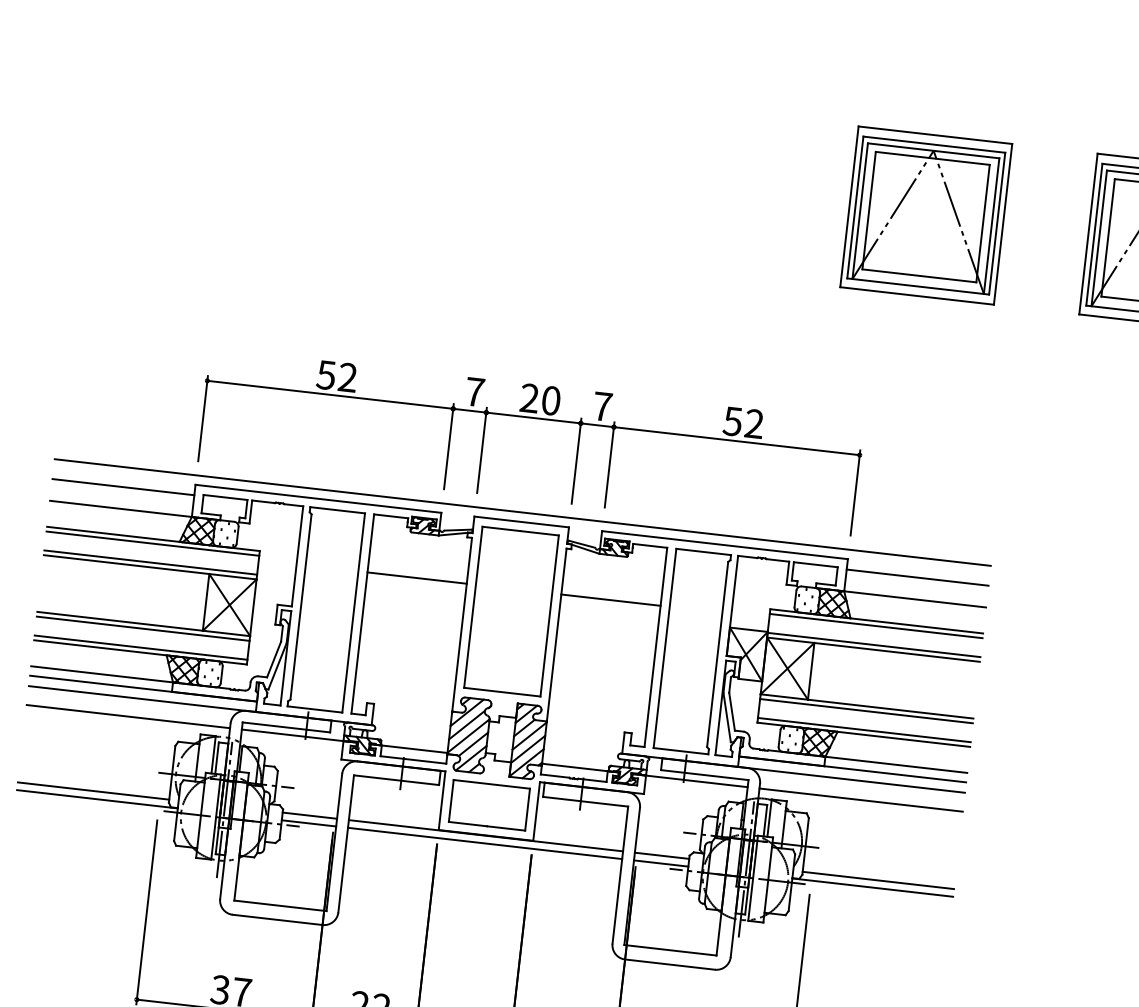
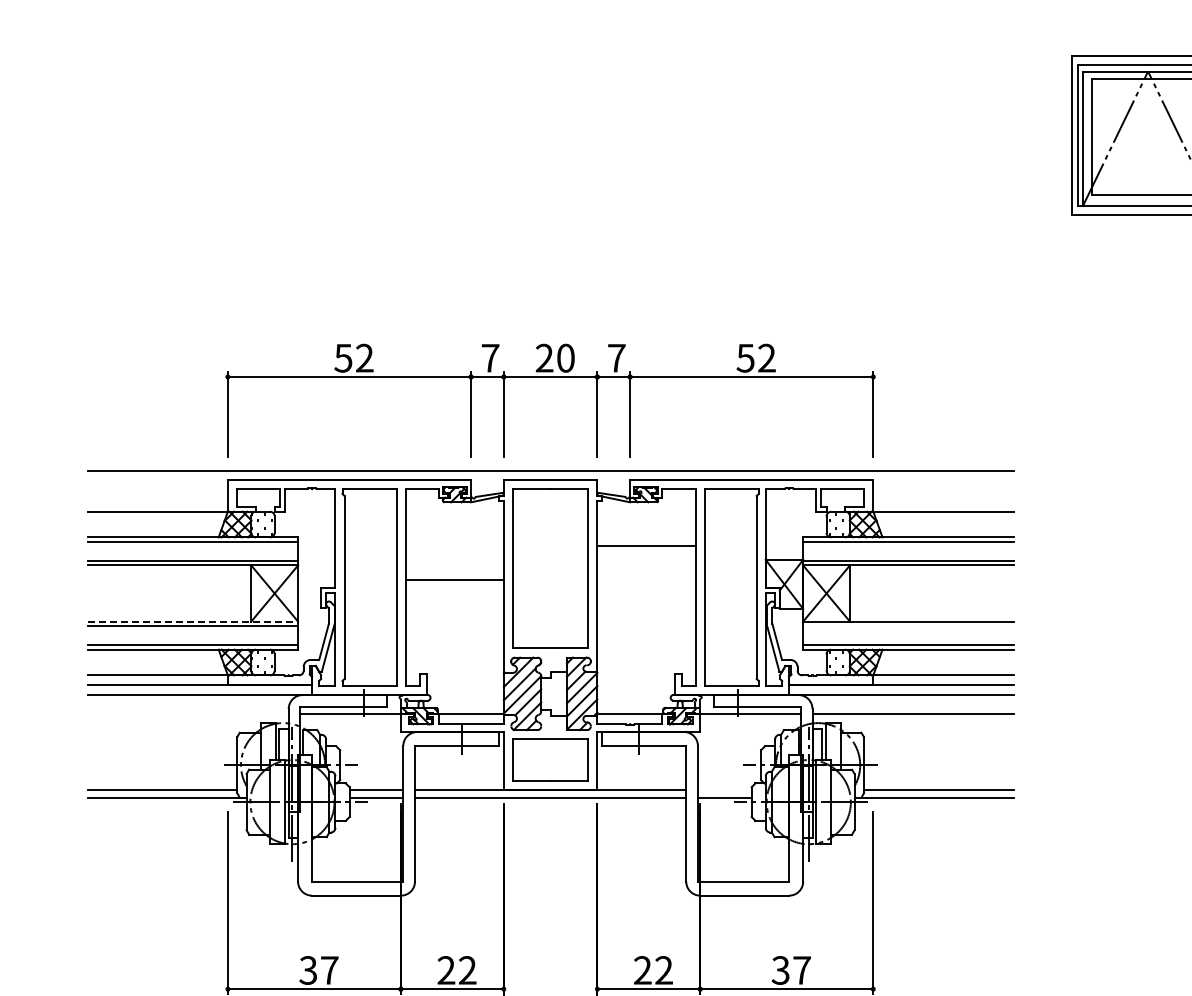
part: (926, 215) -> (911, 135), removed
line: (123, 487) -> (157, 490), removed
line: (917, 577) -> (943, 490), removed
line: (416, 578) -> (454, 580), moved
line: (144, 624) -> (193, 621), solid -> dashed
line: (866, 711) -> (908, 626), removed
line: (127, 716) -> (187, 713), removed
line: (661, 855) -> (724, 790), removed

